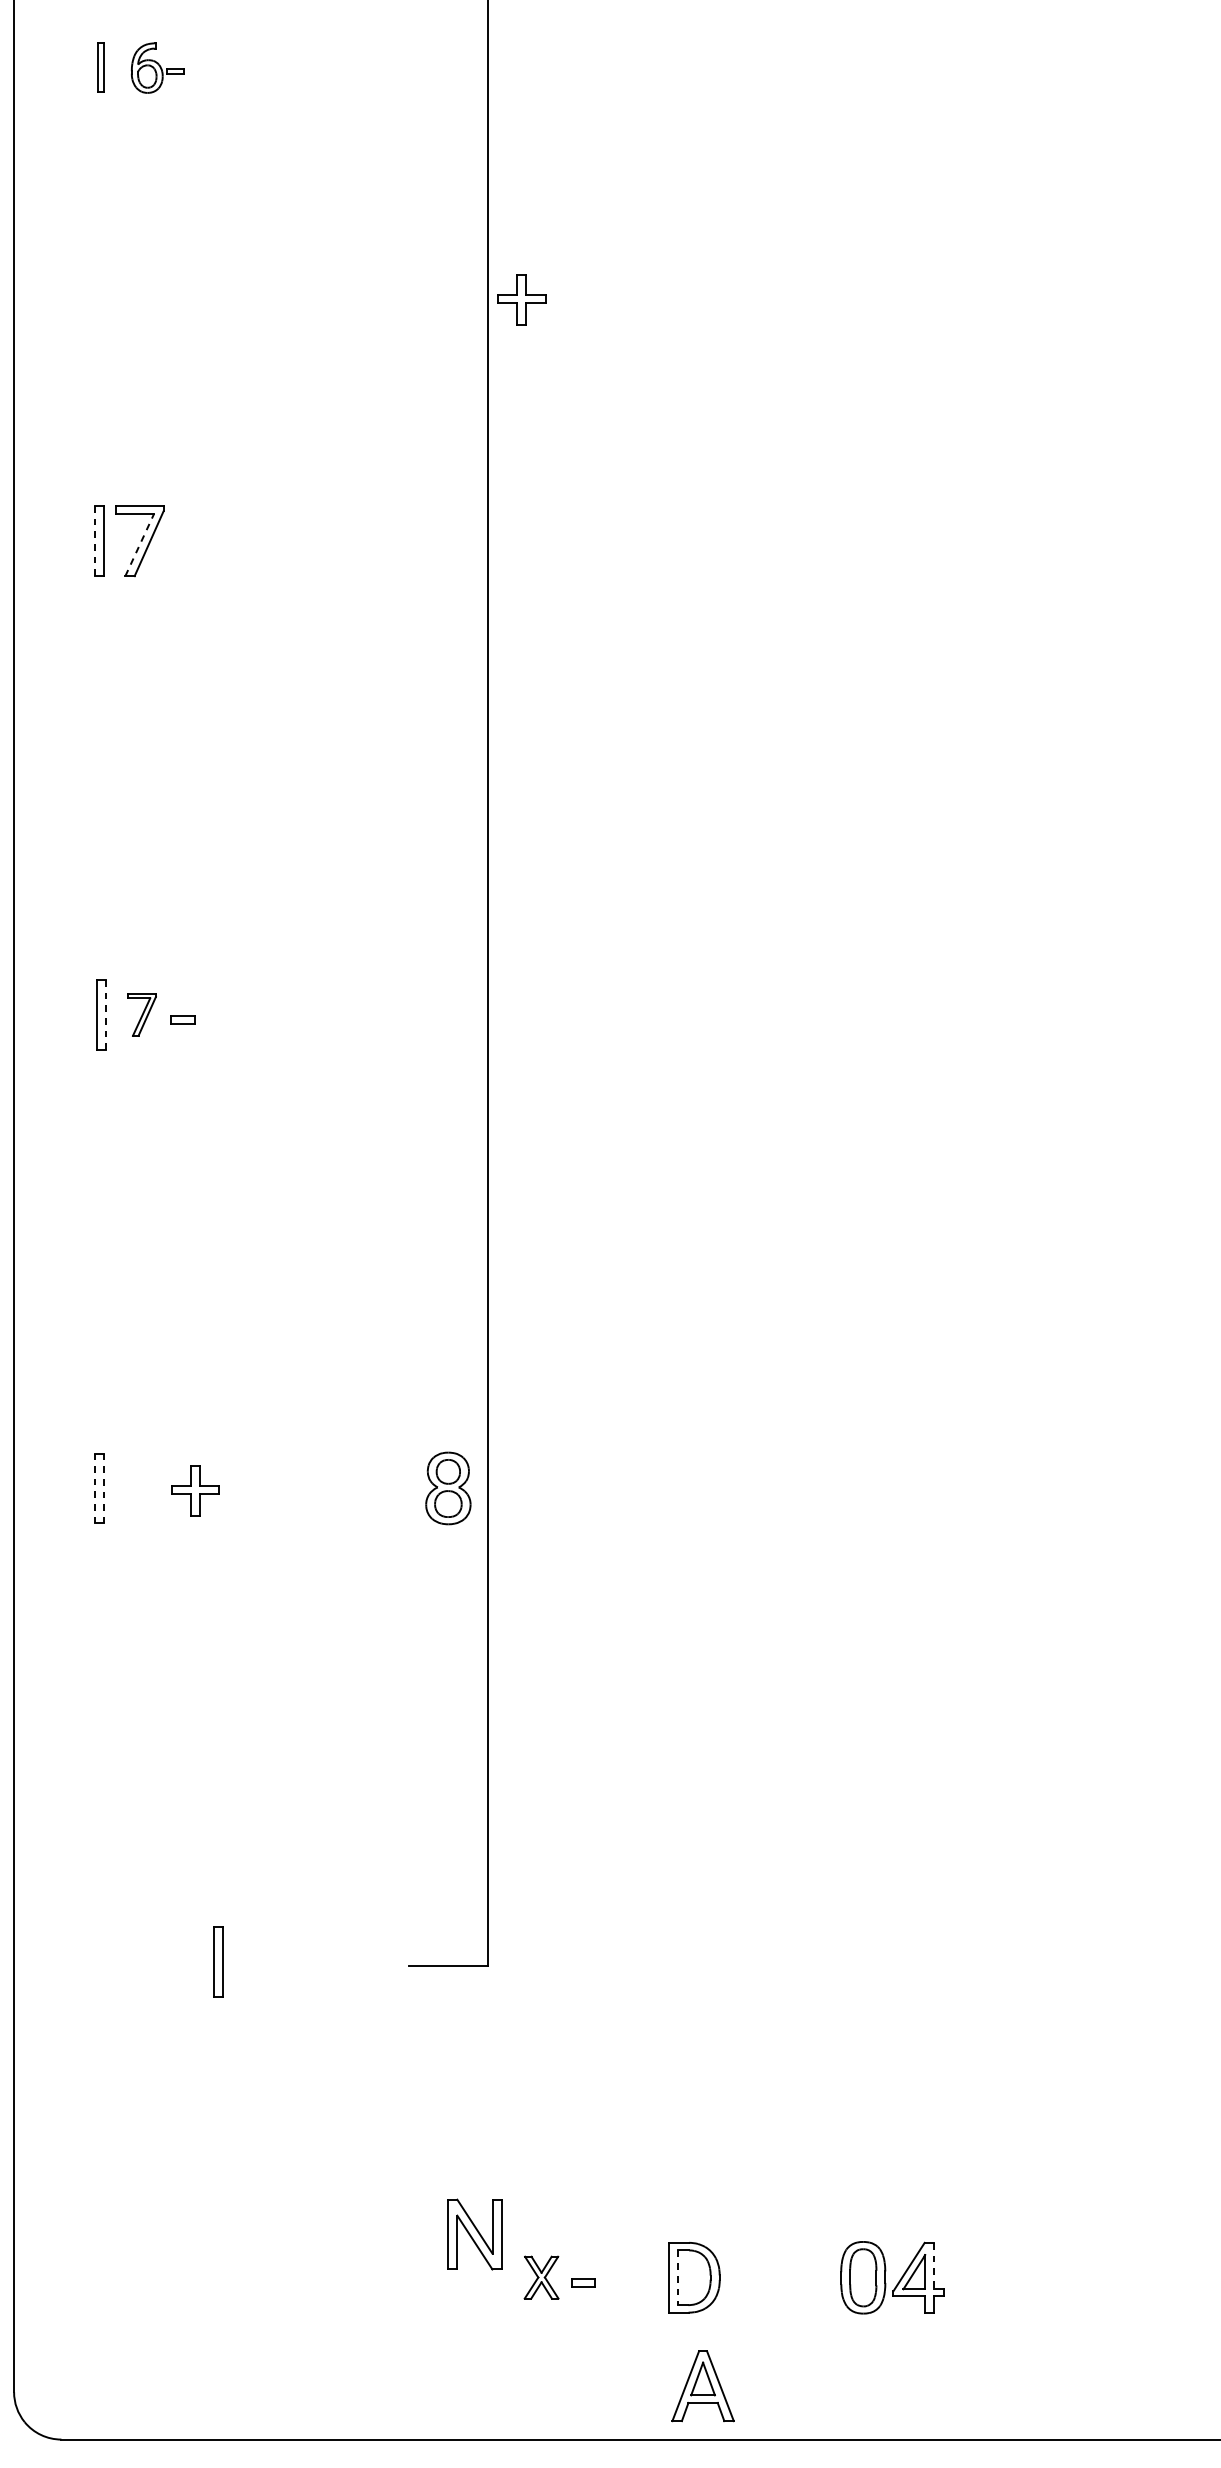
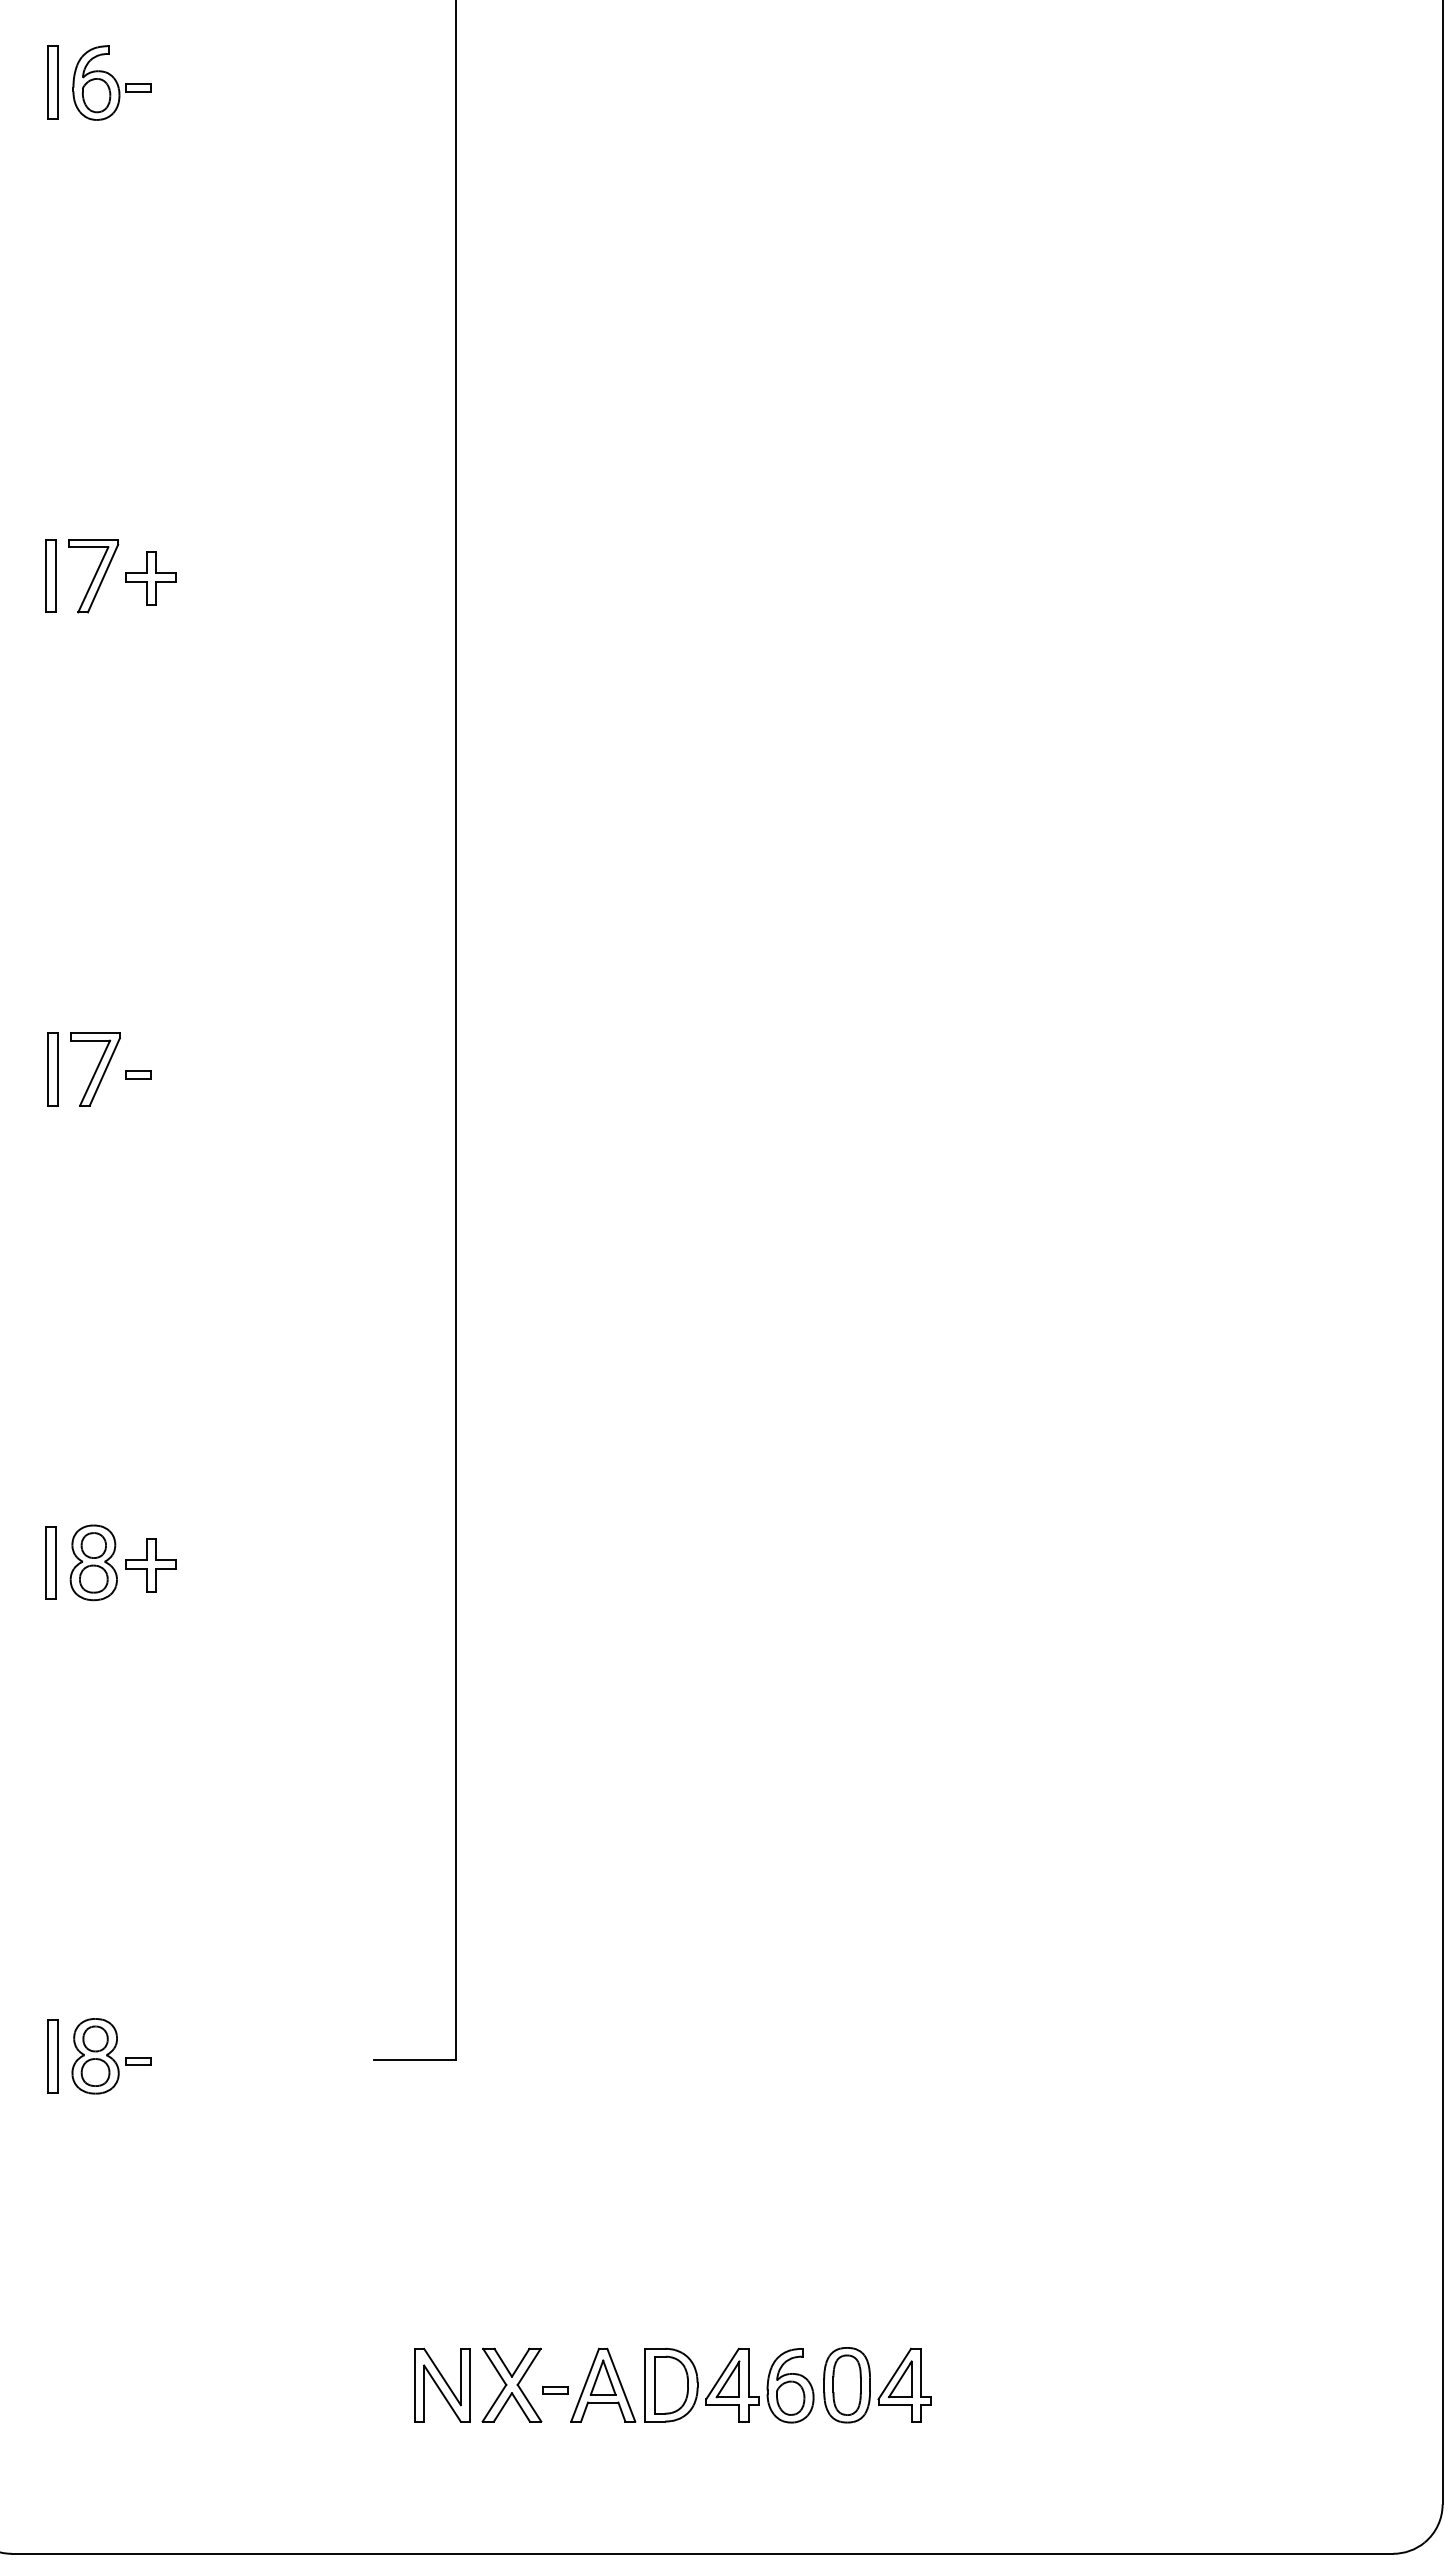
part: (100, 67) -> (52, 82), size x1.43
part: (157, 67) -> (111, 82), size x1.43
part: (520, 299) -> (150, 578), moved
line: (94, 540) -> (46, 575), dashed -> solid
line: (139, 544) -> (93, 579), dashed -> solid
line: (105, 1014) -> (57, 1069), dashed -> solid
part: (141, 1014) -> (95, 1069), size x1.67
line: (94, 1488) -> (46, 1562), dashed -> solid
part: (448, 1488) -> (93, 1562), moved
line: (104, 1489) -> (56, 1563), dashed -> solid
part: (157, 1962) -> (111, 2056), added
part: (217, 1962) -> (52, 2056), moved
part: (474, 2233) -> (442, 2384), moved
line: (933, 2266) -> (920, 2373), dashed -> solid
part: (541, 2277) -> (511, 2384), size x1.67
line: (678, 2278) -> (654, 2385), dashed -> solid
part: (785, 2278) -> (766, 2385), added
part: (703, 2385) -> (603, 2384), moved

